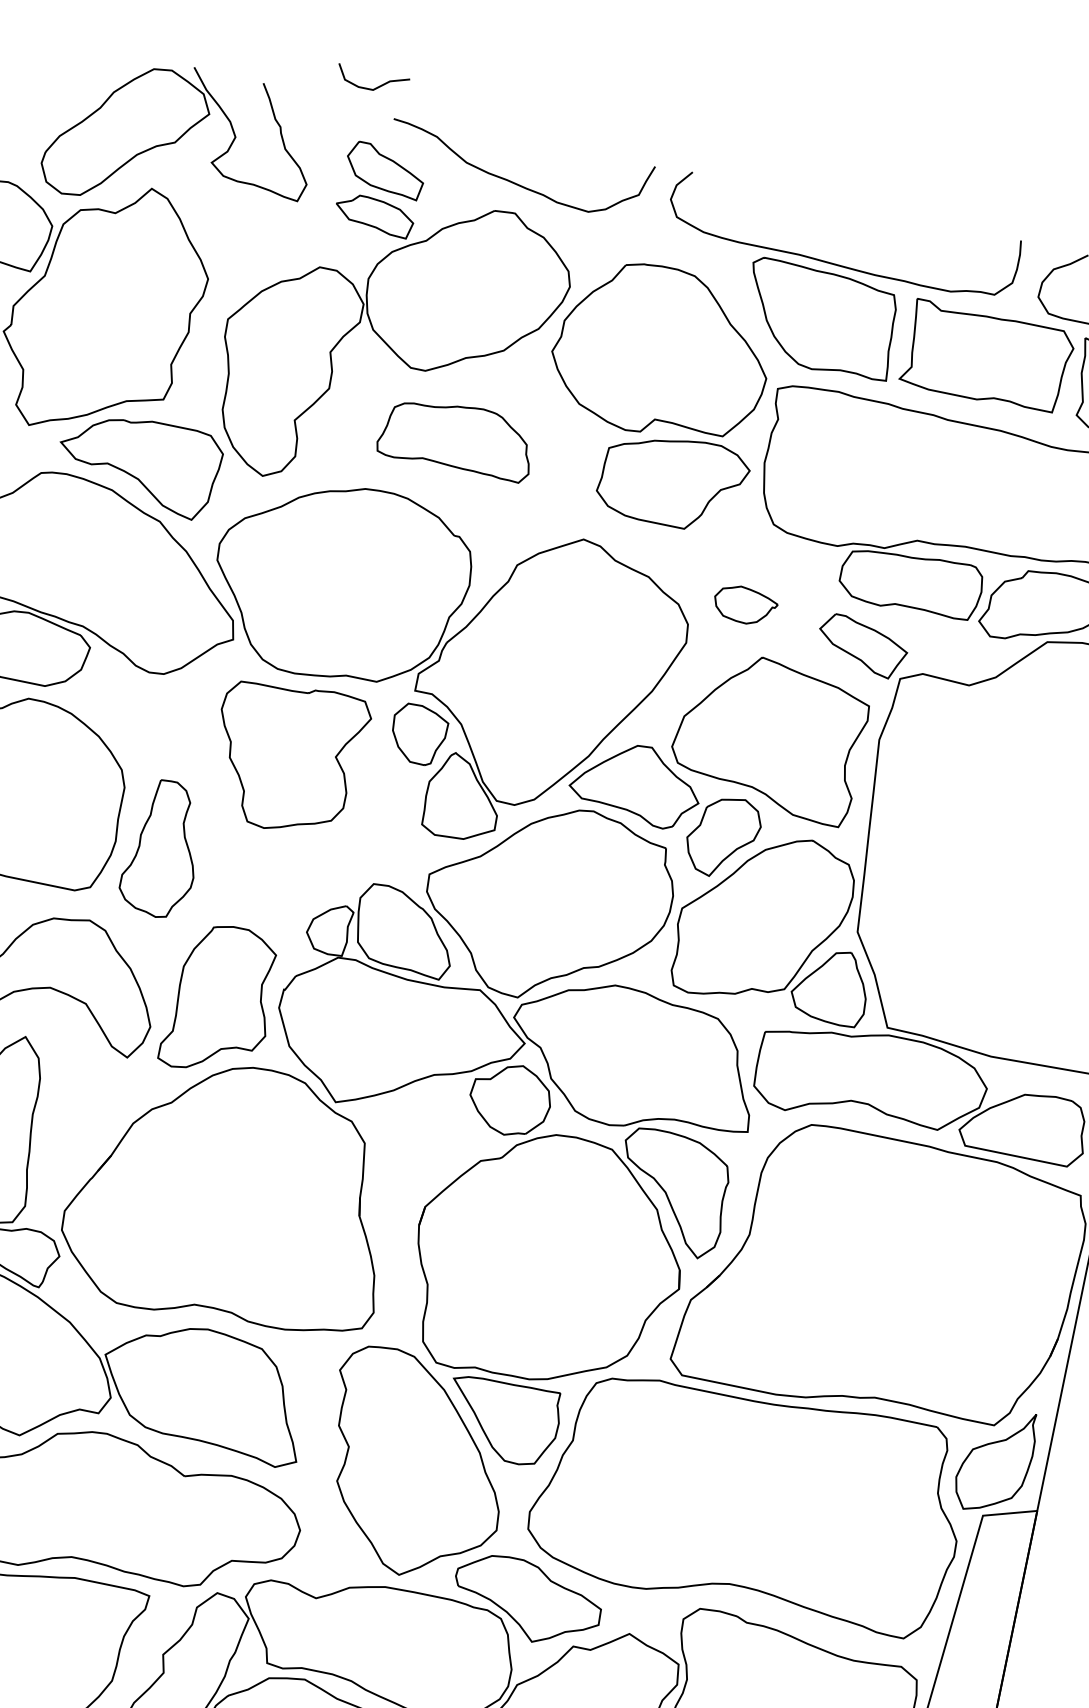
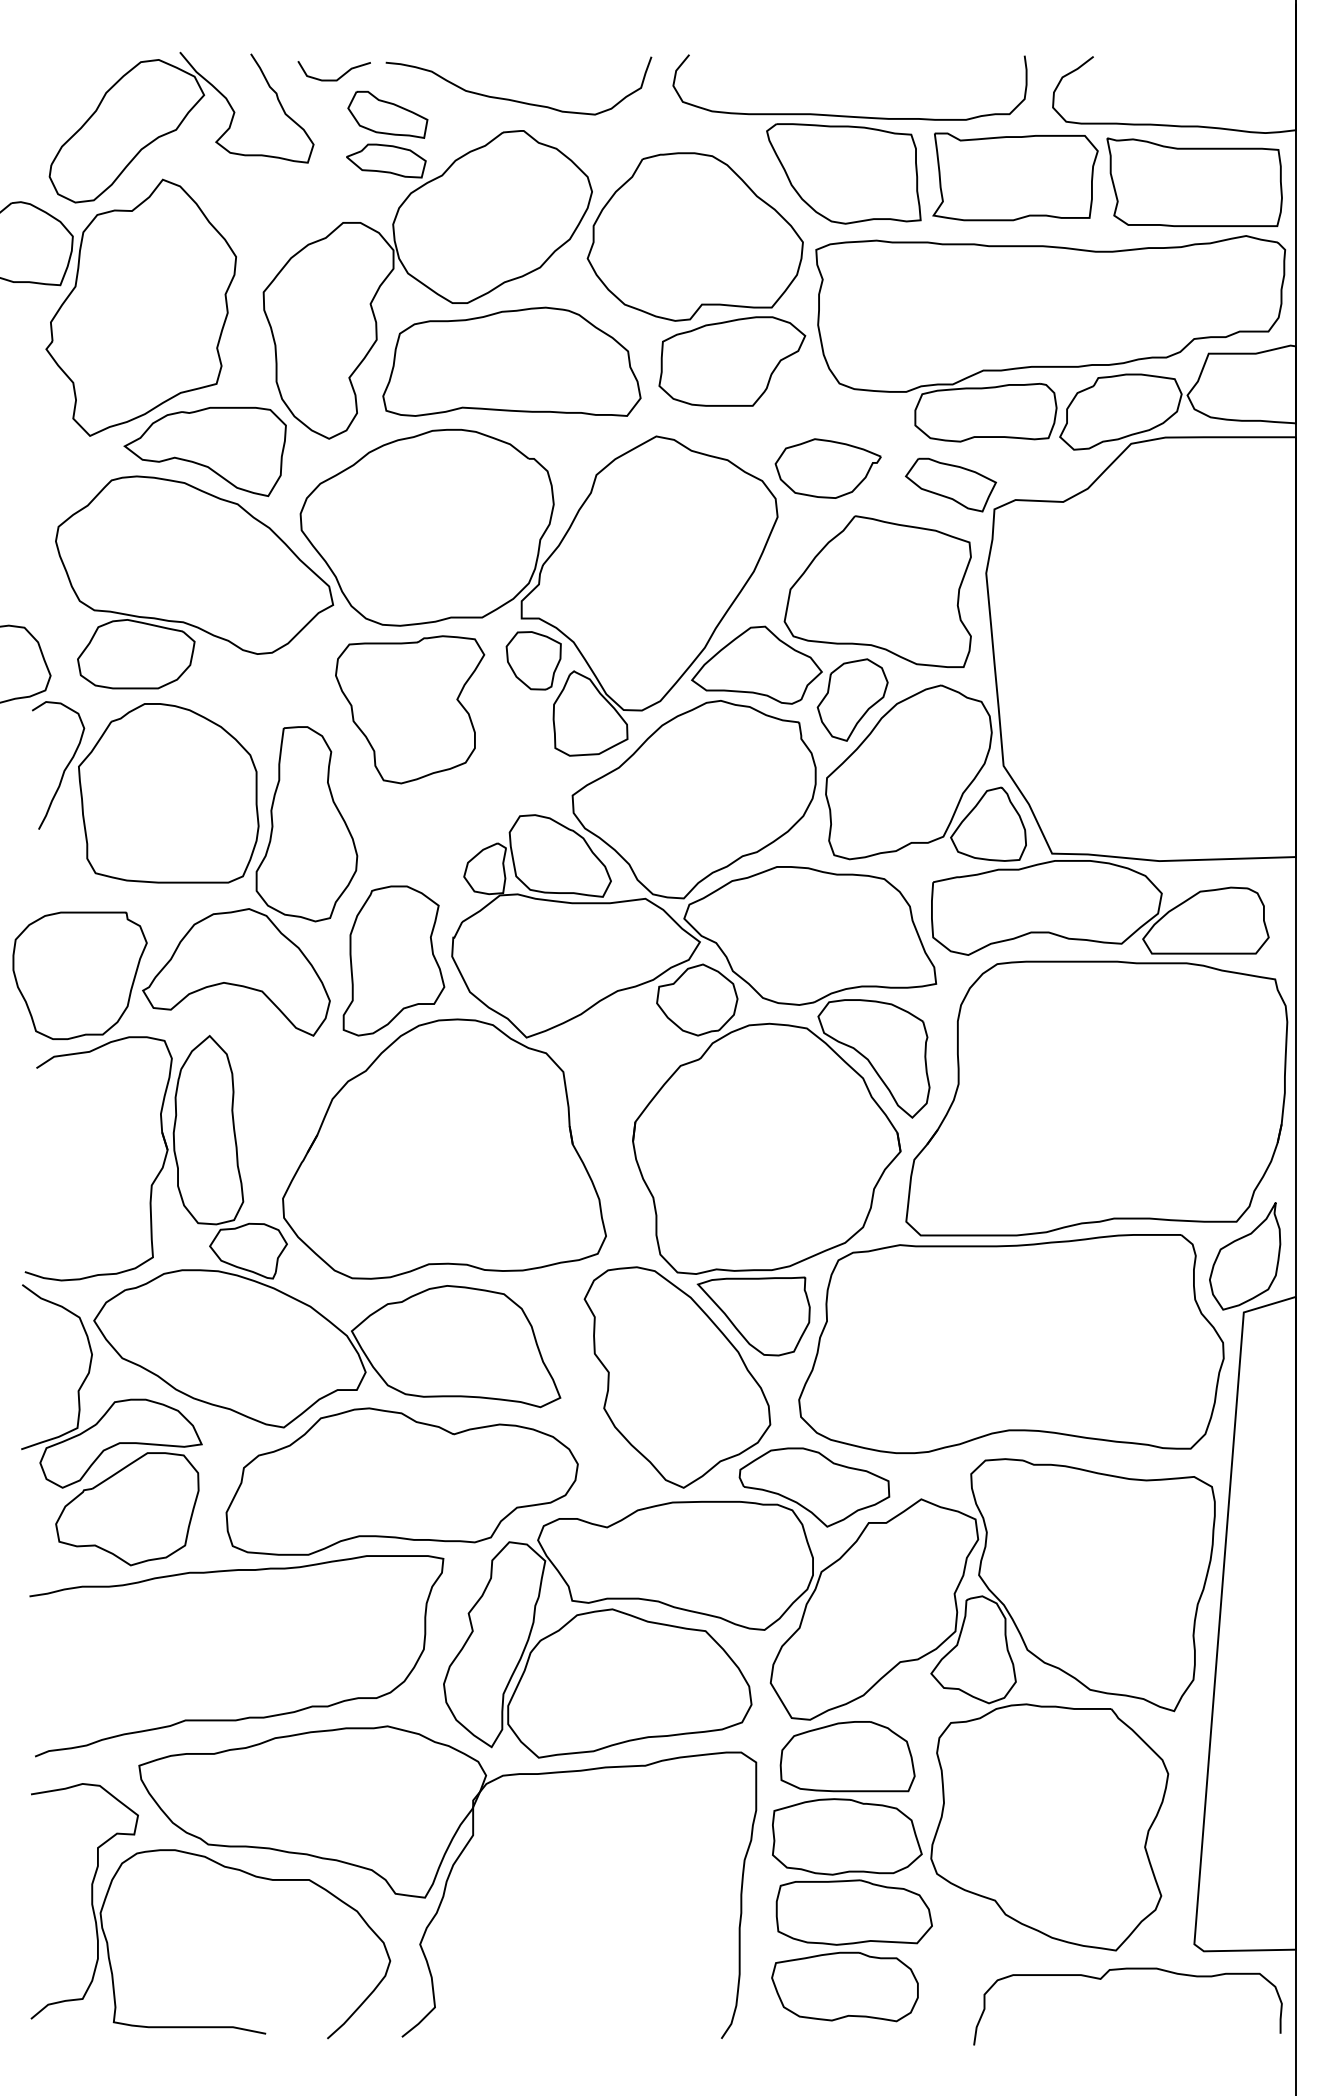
curve: (375, 87) -> (338, 77), moved
part: (456, 436) -> (511, 361), size x1.67
part: (744, 605) -> (827, 468), size x1.67
part: (162, 849) -> (306, 824), size x1.43

